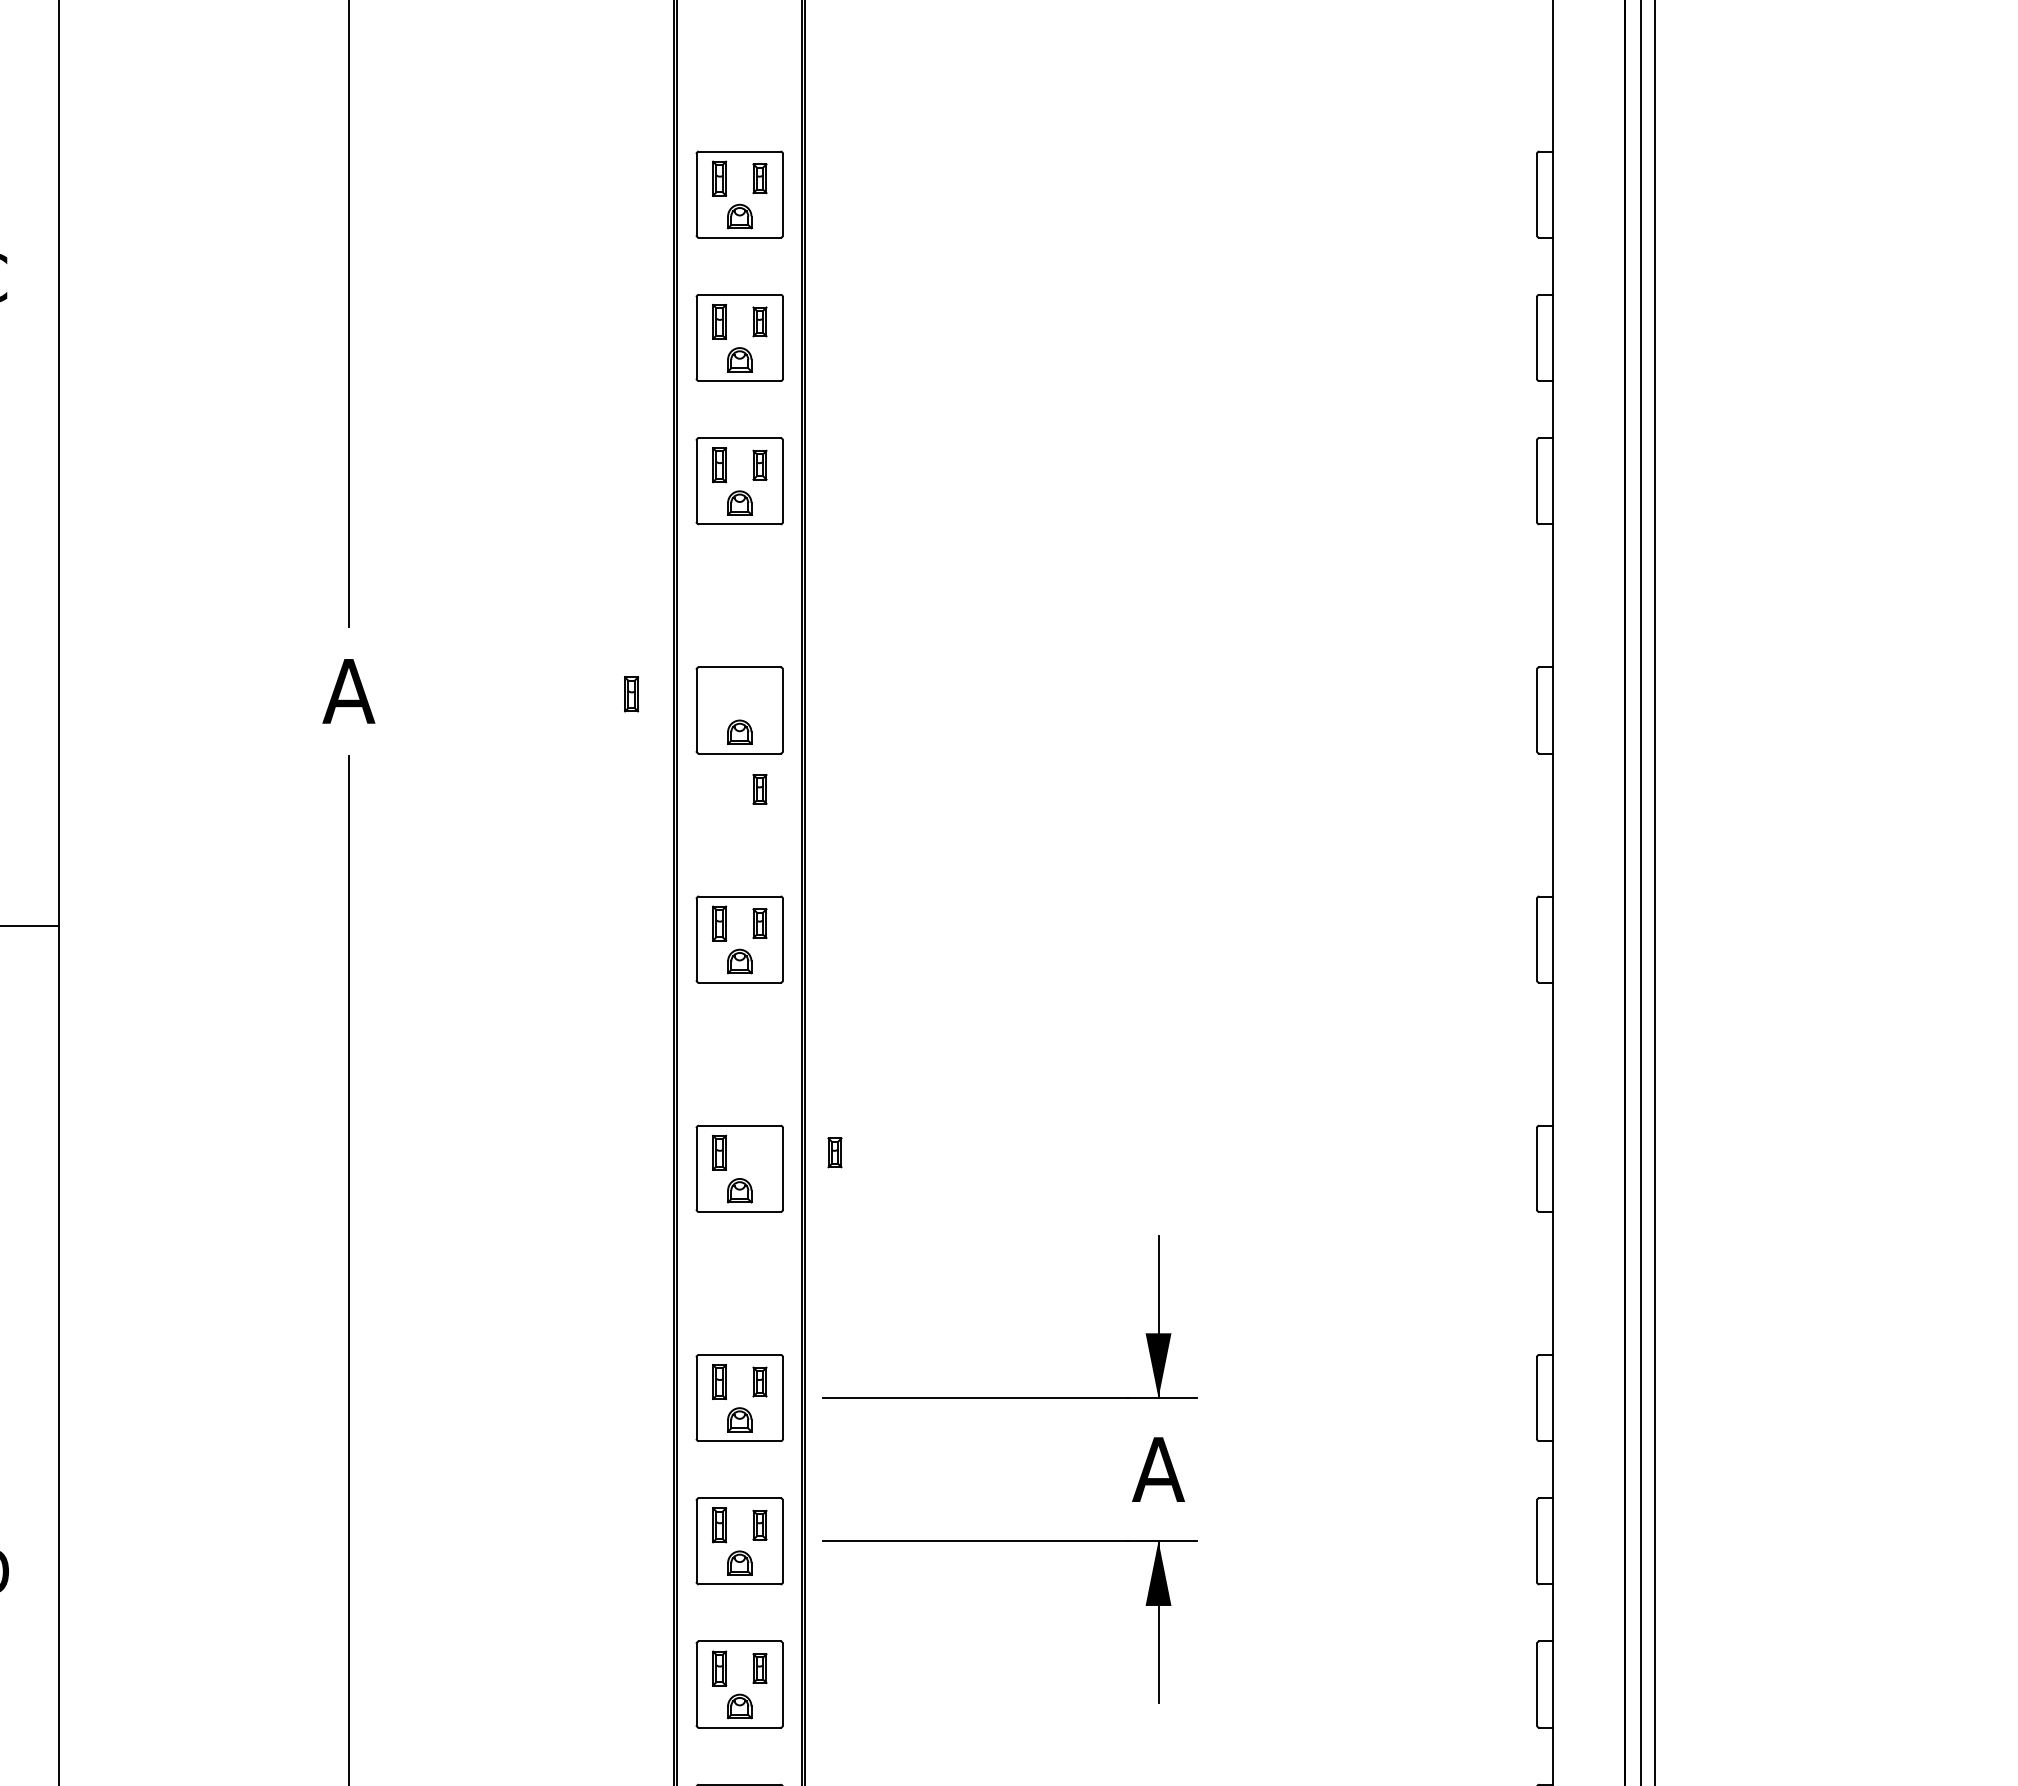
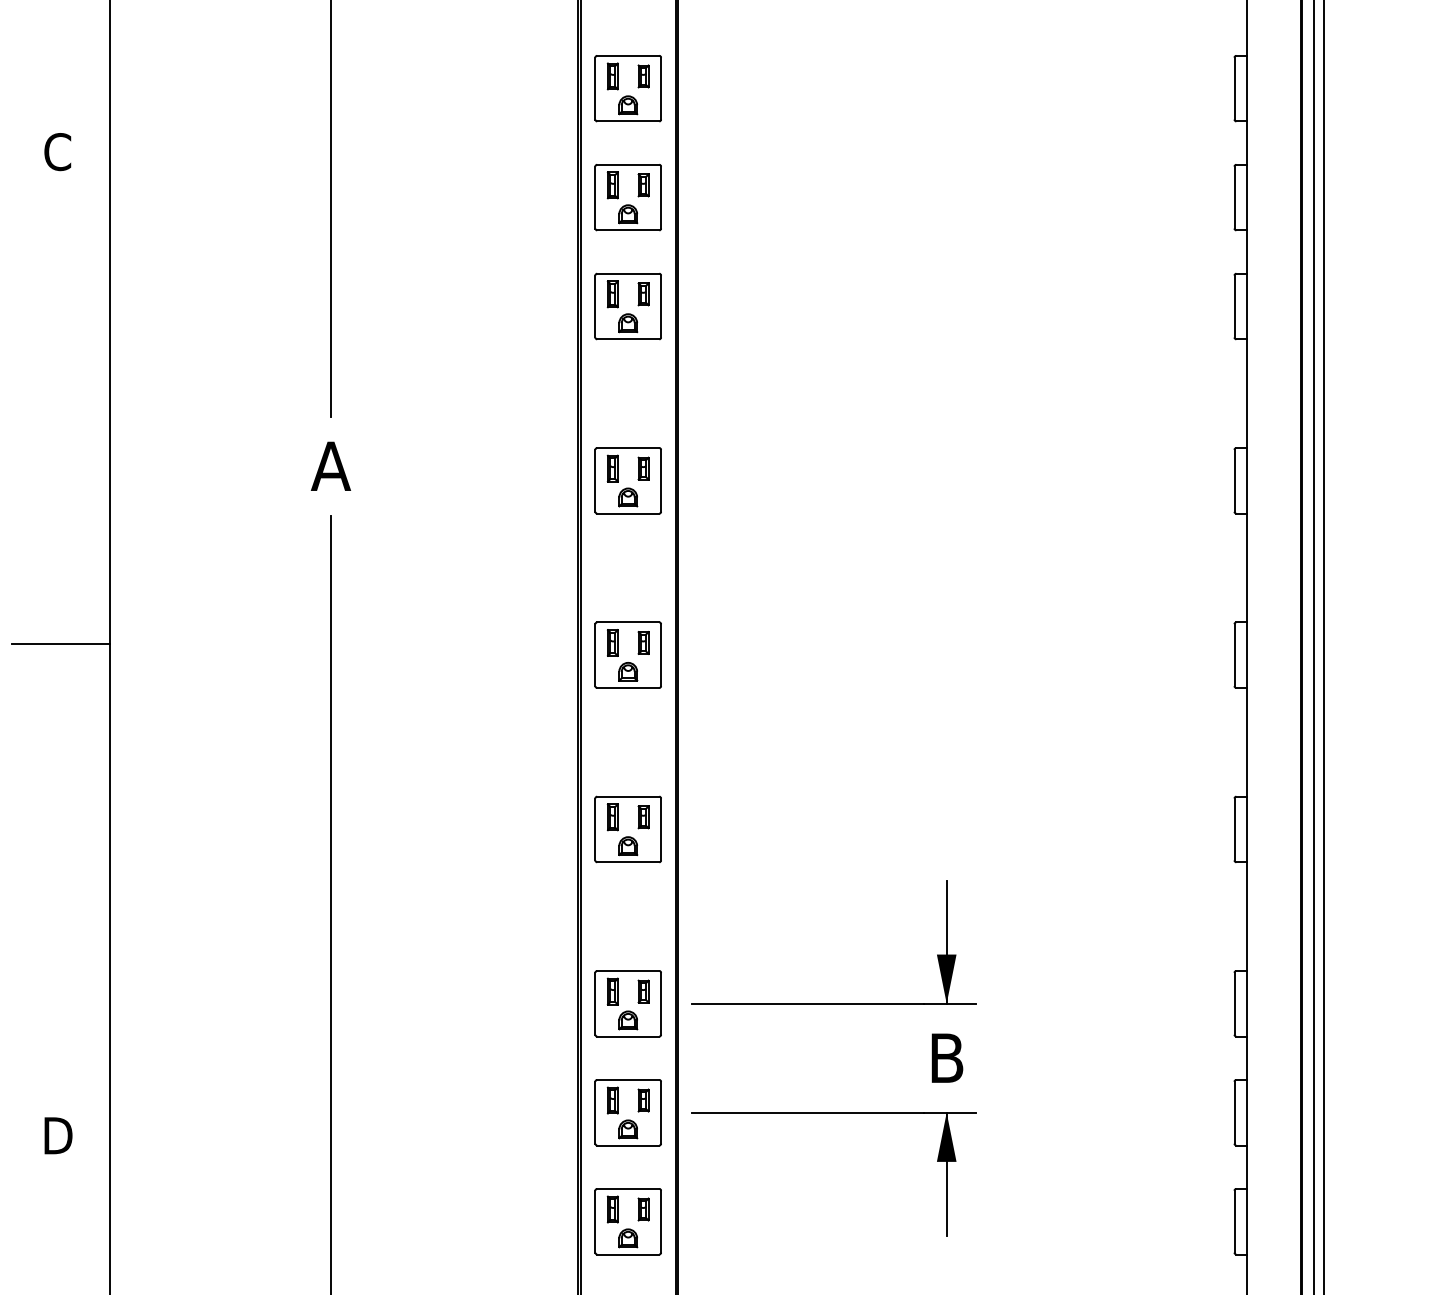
part: (631, 694) -> (612, 468), moved
part: (759, 789) -> (643, 468), moved
part: (834, 1152) -> (643, 817), moved
text: (1158, 1469) -> (946, 1058), A -> B

